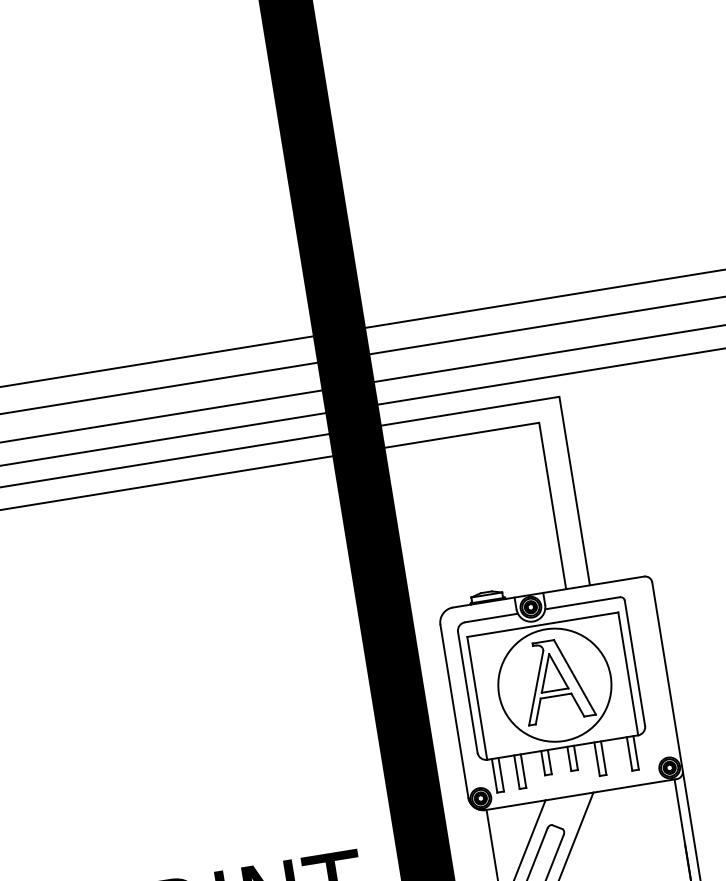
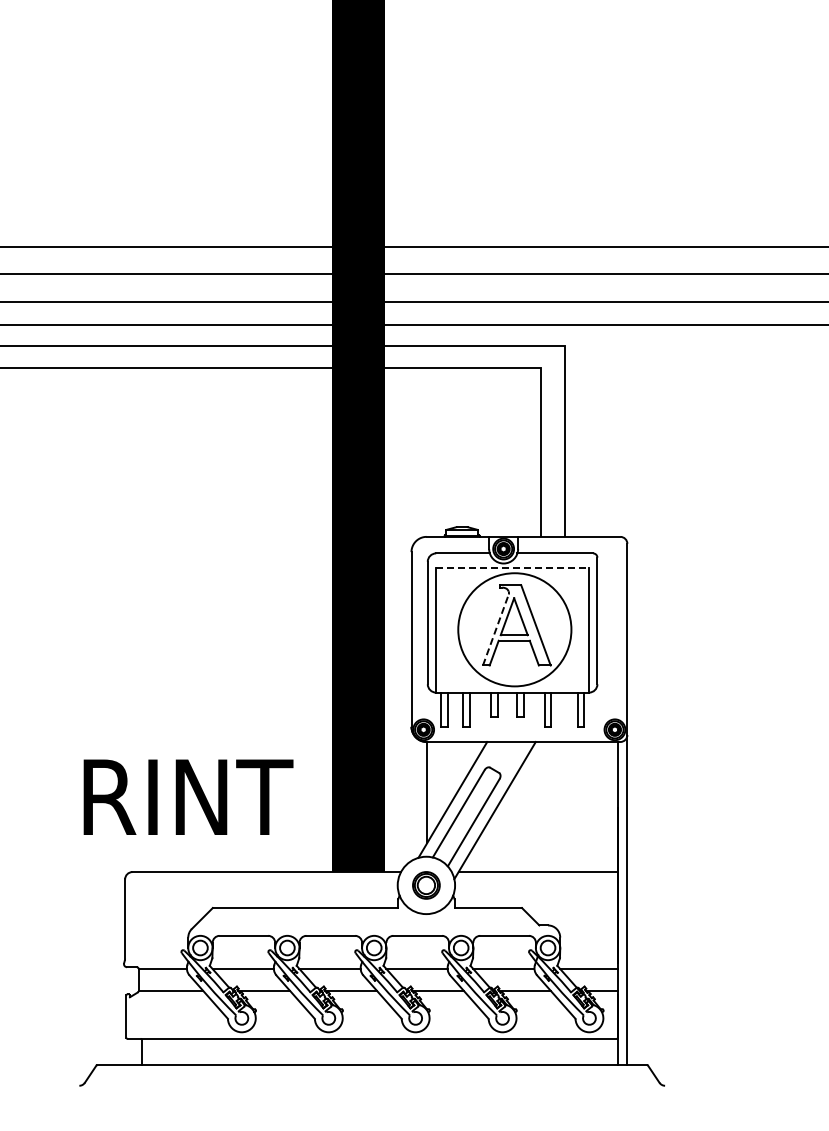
line: (543, 624) -> (513, 568), solid -> dashed
line: (535, 688) -> (495, 630), solid -> dashed

